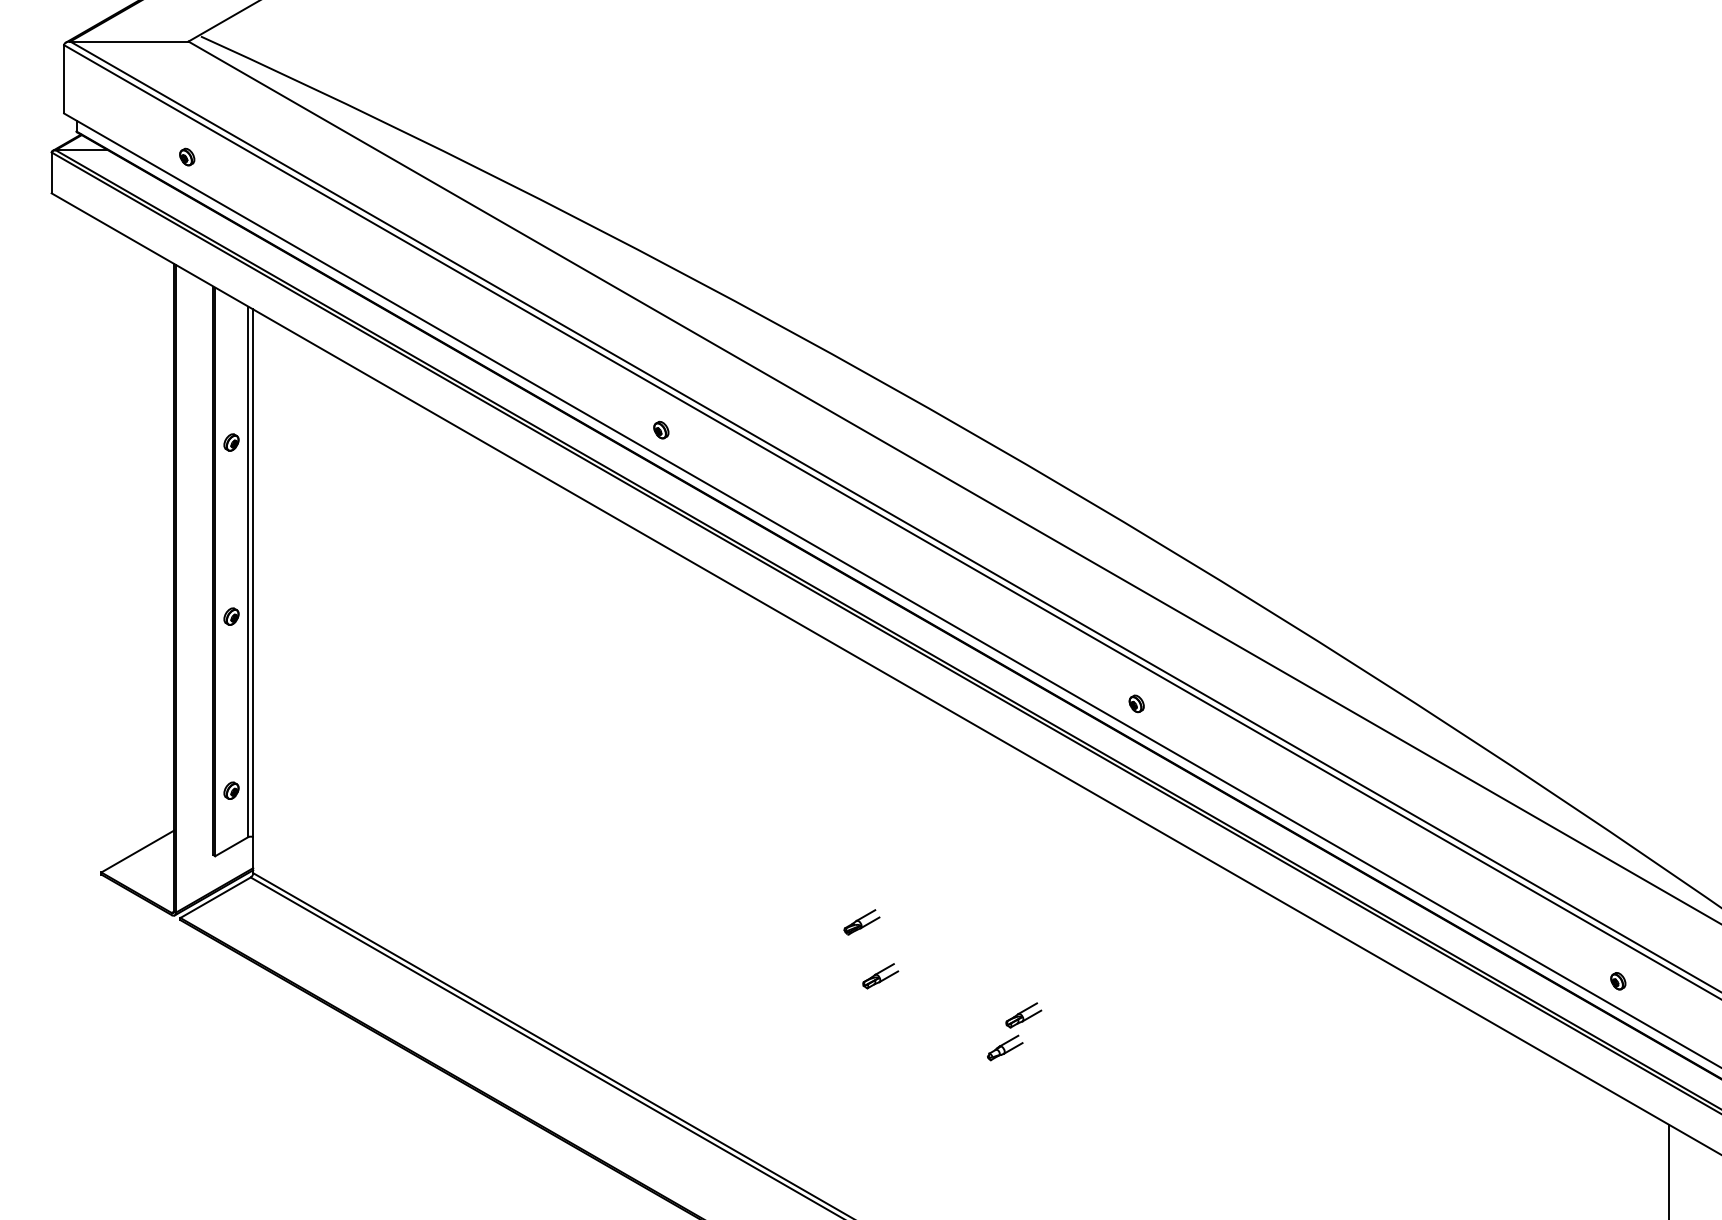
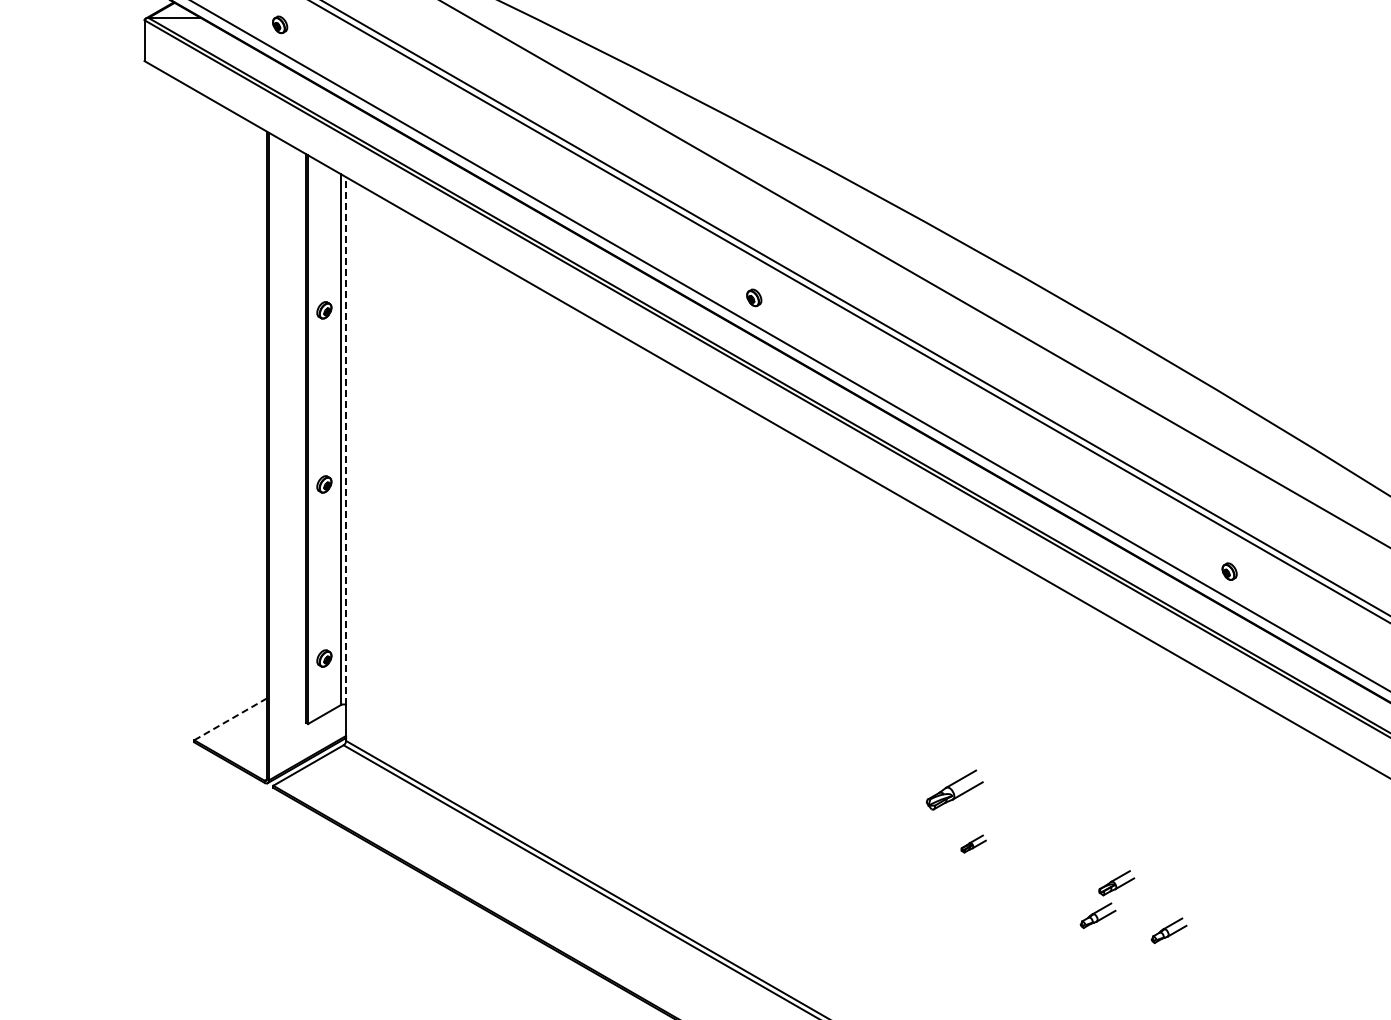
line: (253, 573) -> (346, 441), solid -> dashed
line: (138, 851) -> (231, 719), solid -> dashed
part: (861, 922) -> (954, 790), size x1.6
part: (880, 976) -> (973, 844), size x0.7
part: (1076, 1062) -> (1169, 930), added

